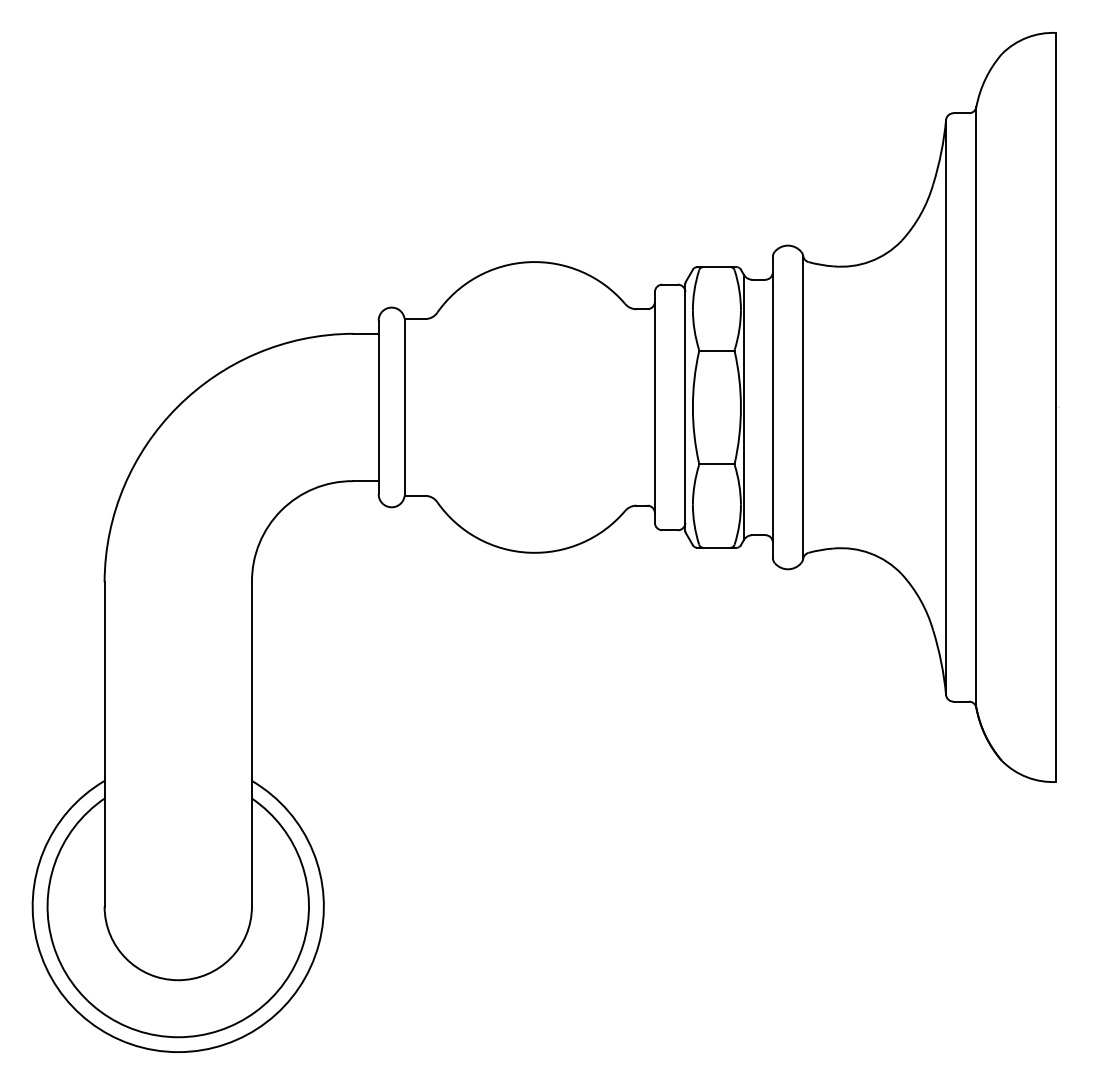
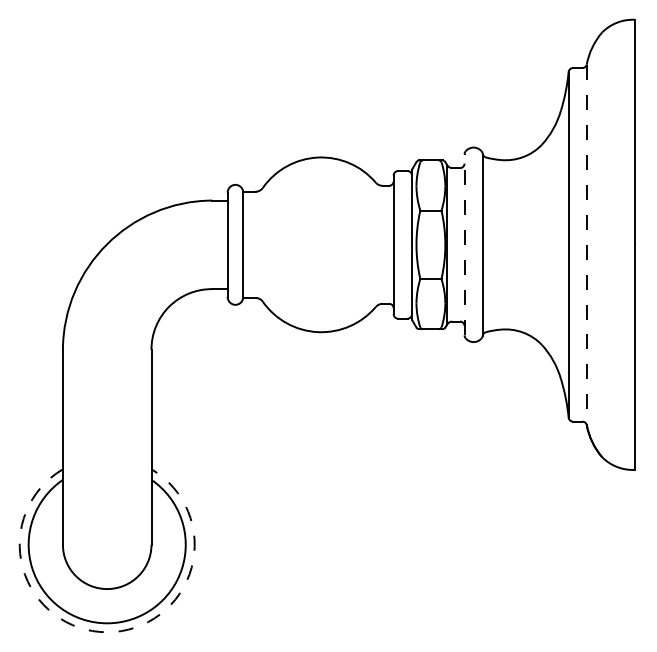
line: (772, 406) -> (464, 244), solid -> dashed
line: (975, 408) -> (586, 245), solid -> dashed
arc: (178, 1052) -> (107, 632), solid -> dashed

